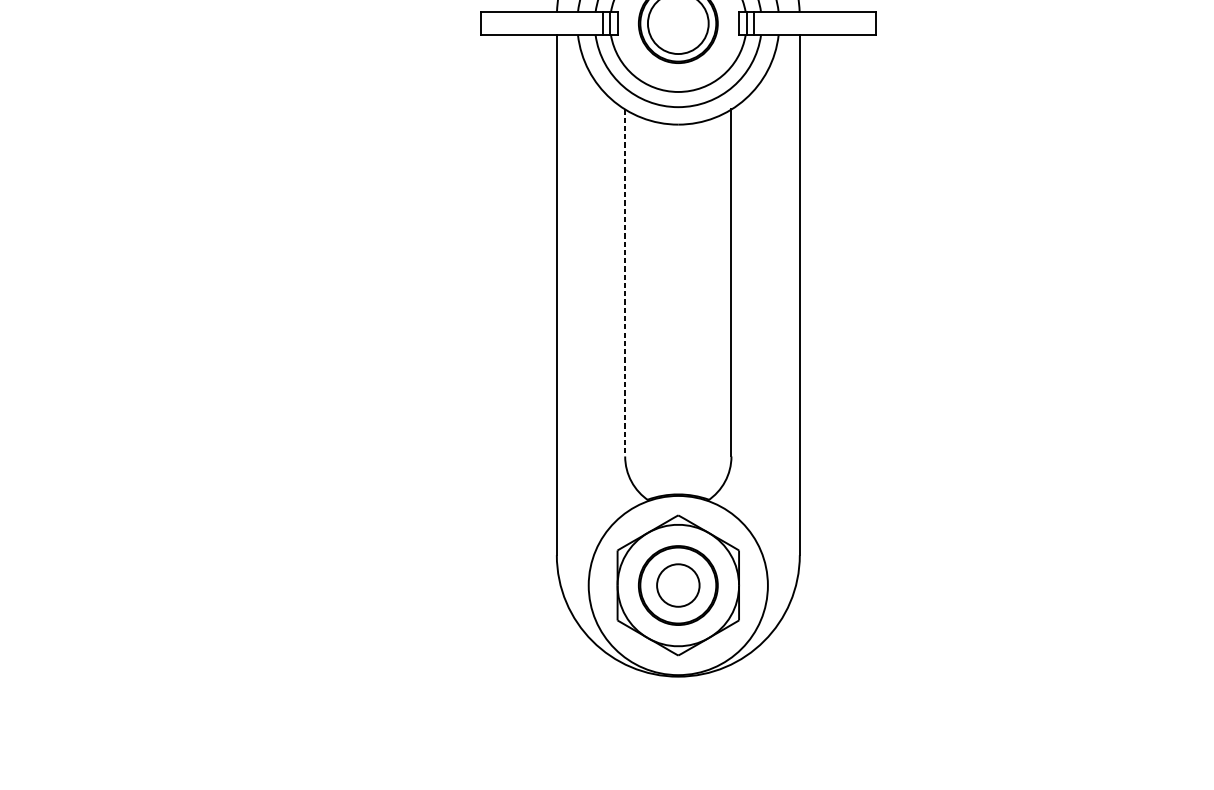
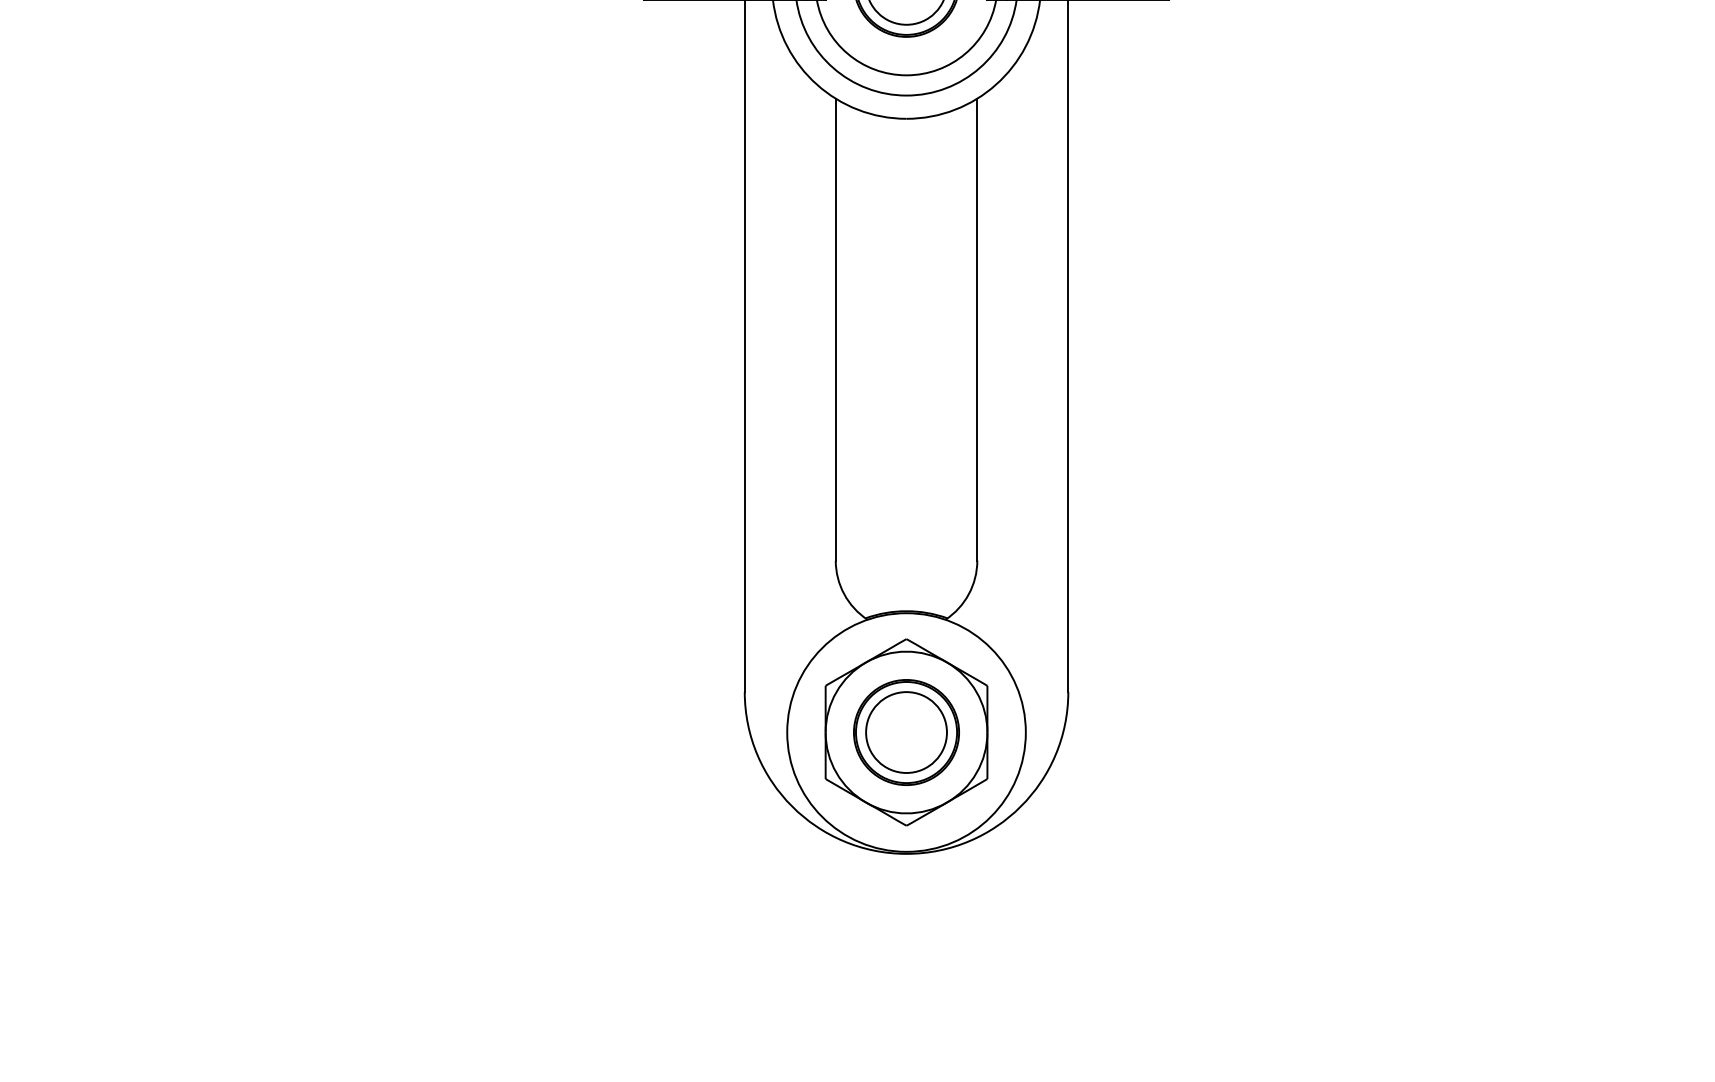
line: (624, 283) -> (835, 330), dashed -> solid
circle: (678, 585) -> (906, 732), size x1.43

